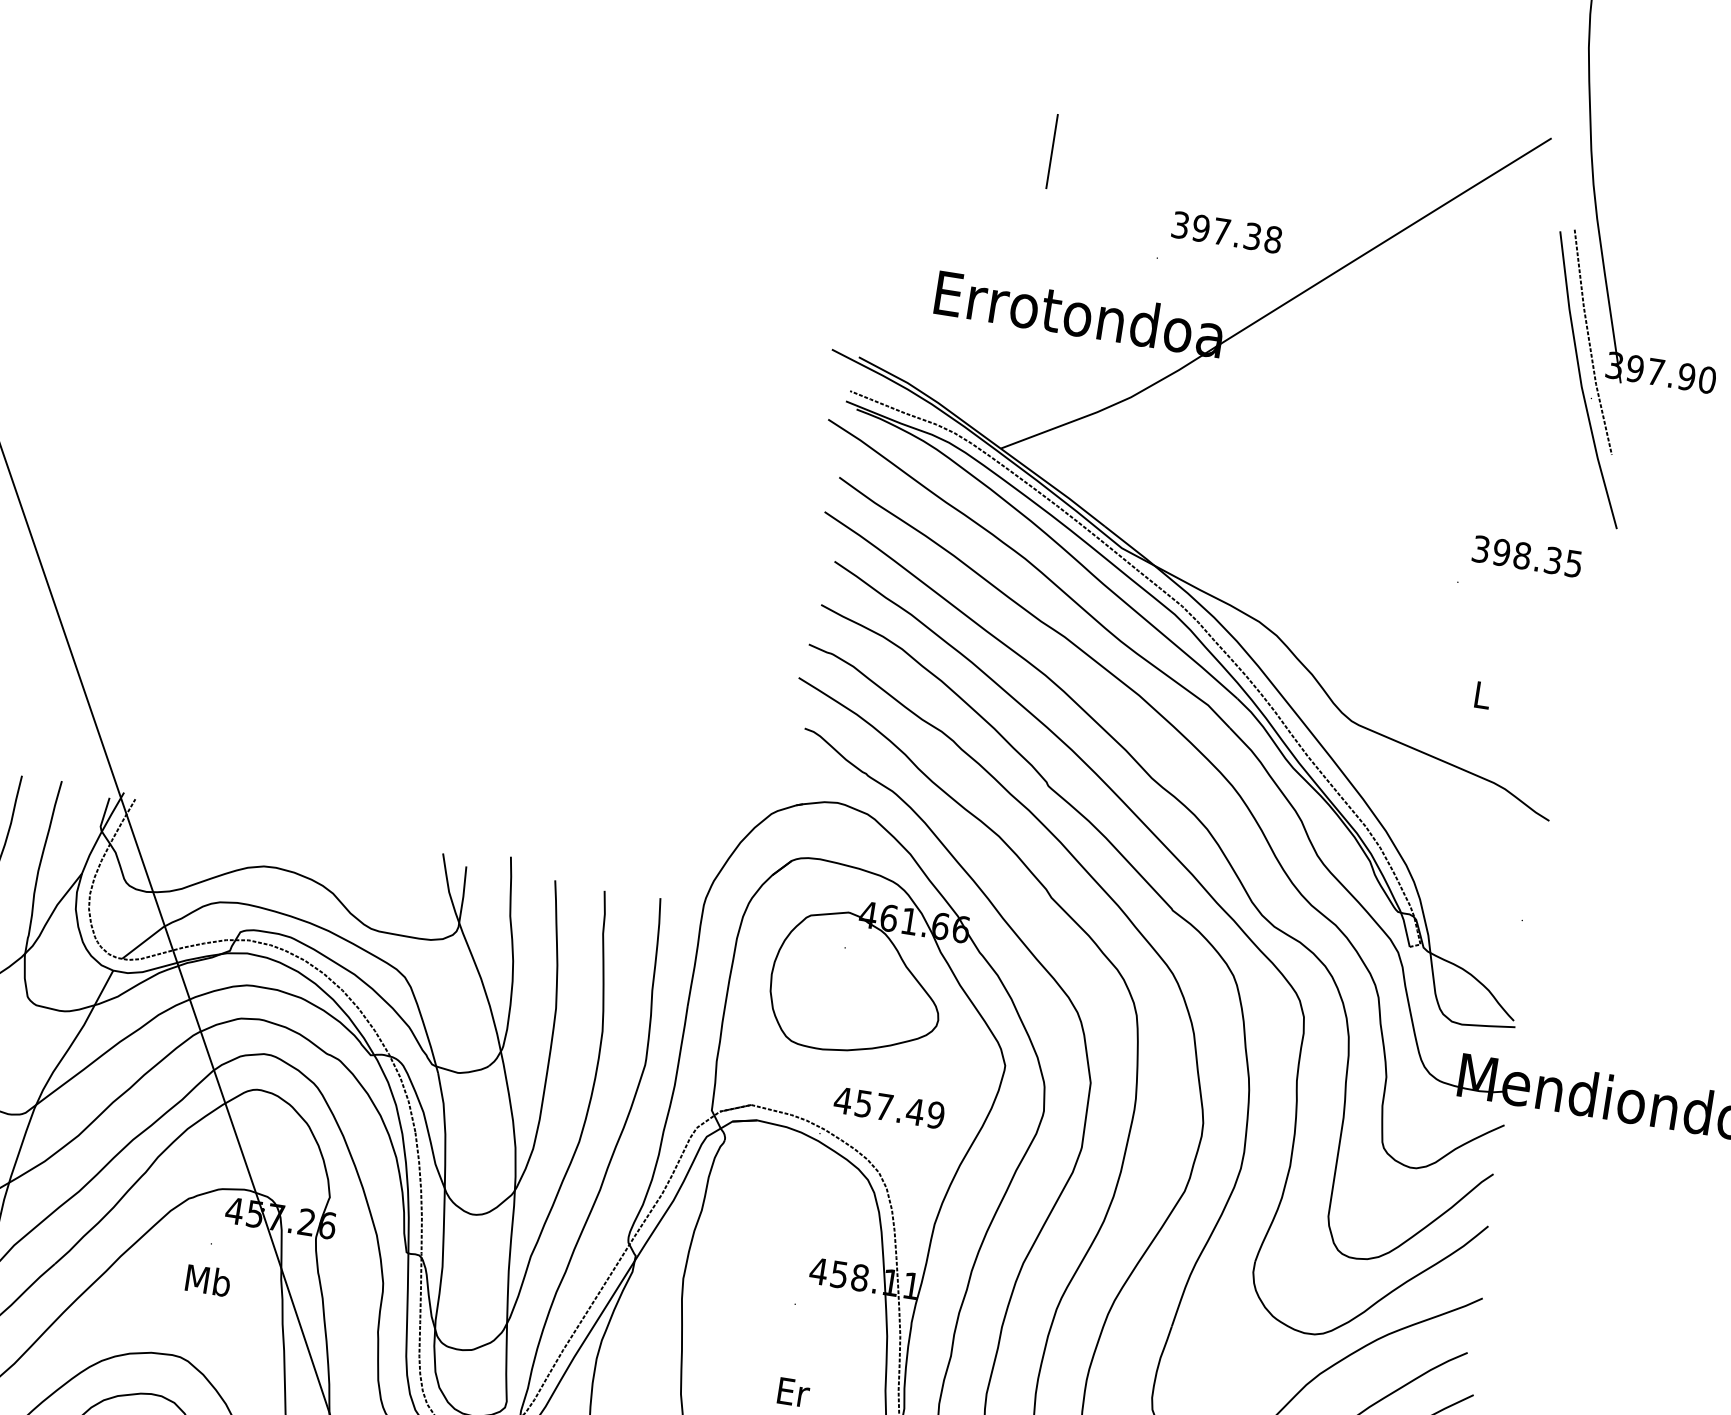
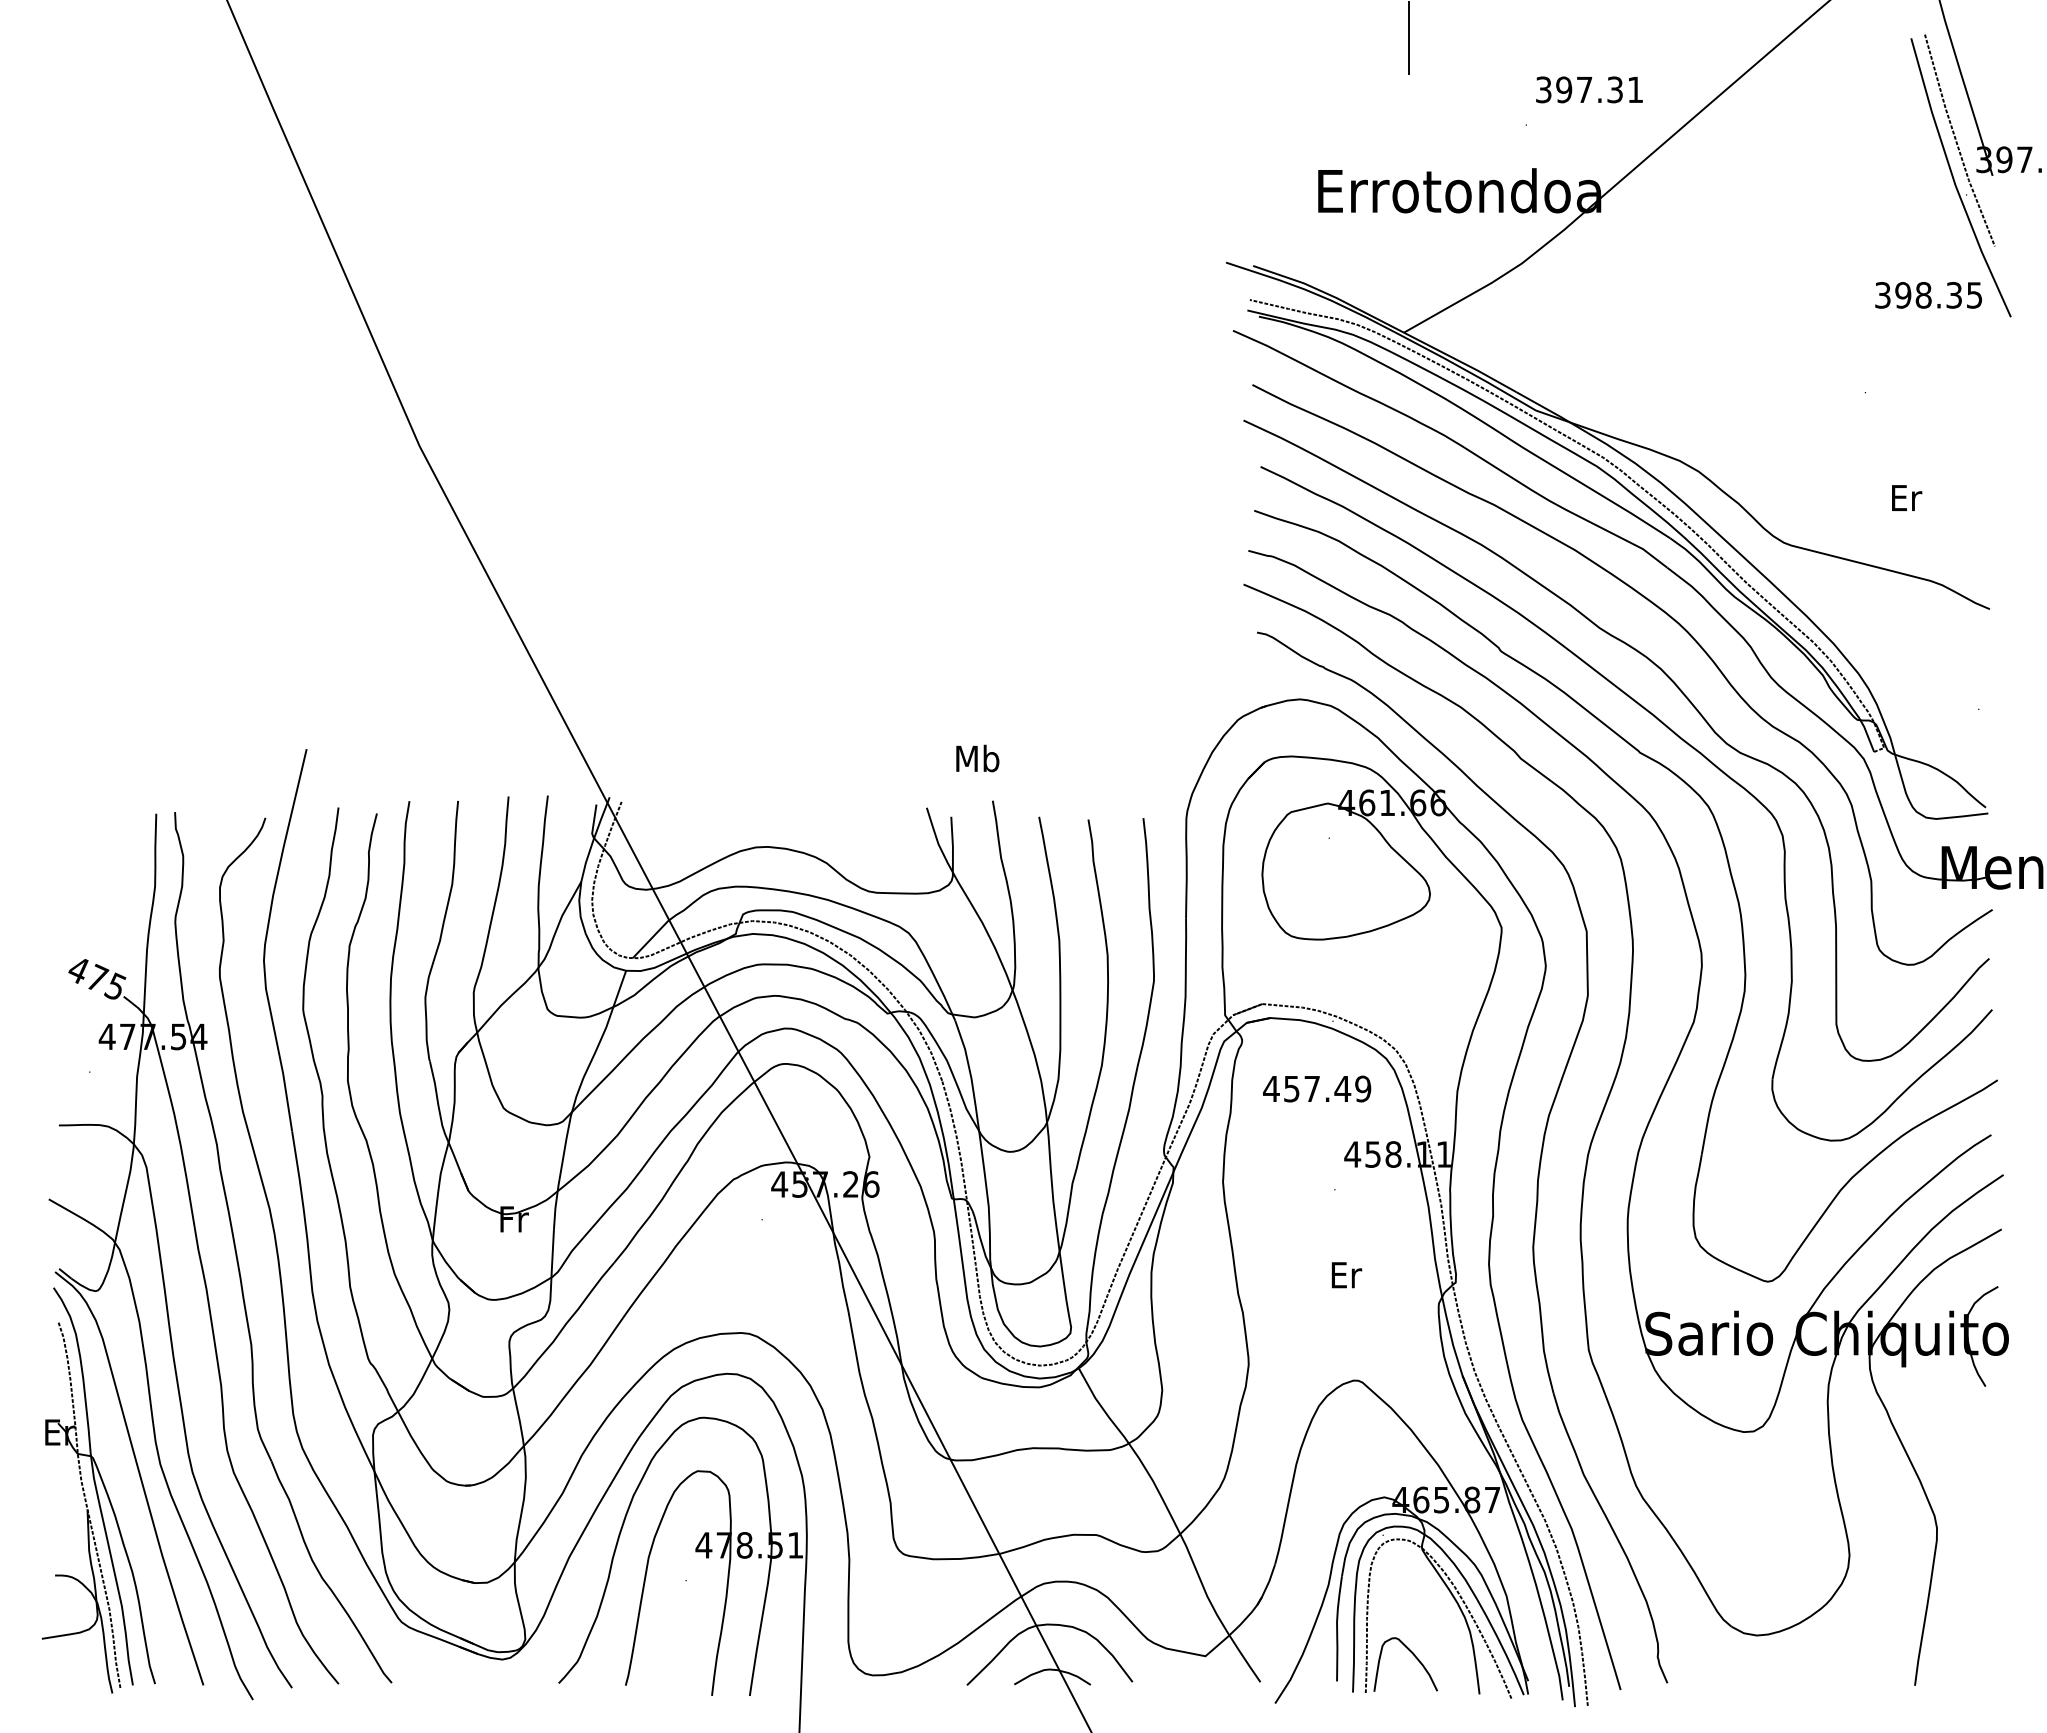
text: (1273, 239) -> (1635, 89), 397.38 -> 397.31
text: (1527, 556) -> (1928, 295), moved
text: (1483, 694) -> (1907, 497), L -> Er
text: (889, 1107) -> (1317, 1088), moved
text: (208, 1280) -> (977, 758), moved

